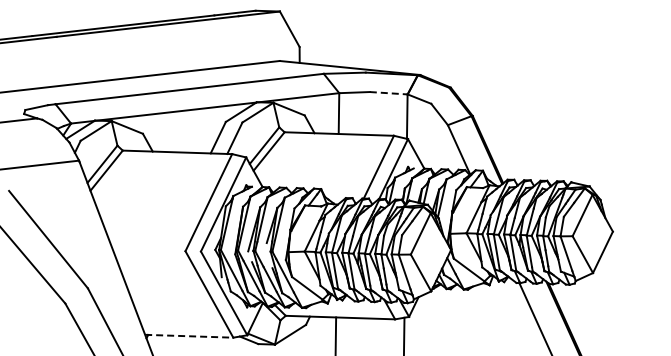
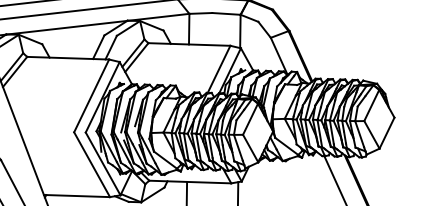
line: (388, 93) -> (226, 14), dashed -> solid
line: (189, 336) -> (77, 196), dashed -> solid

